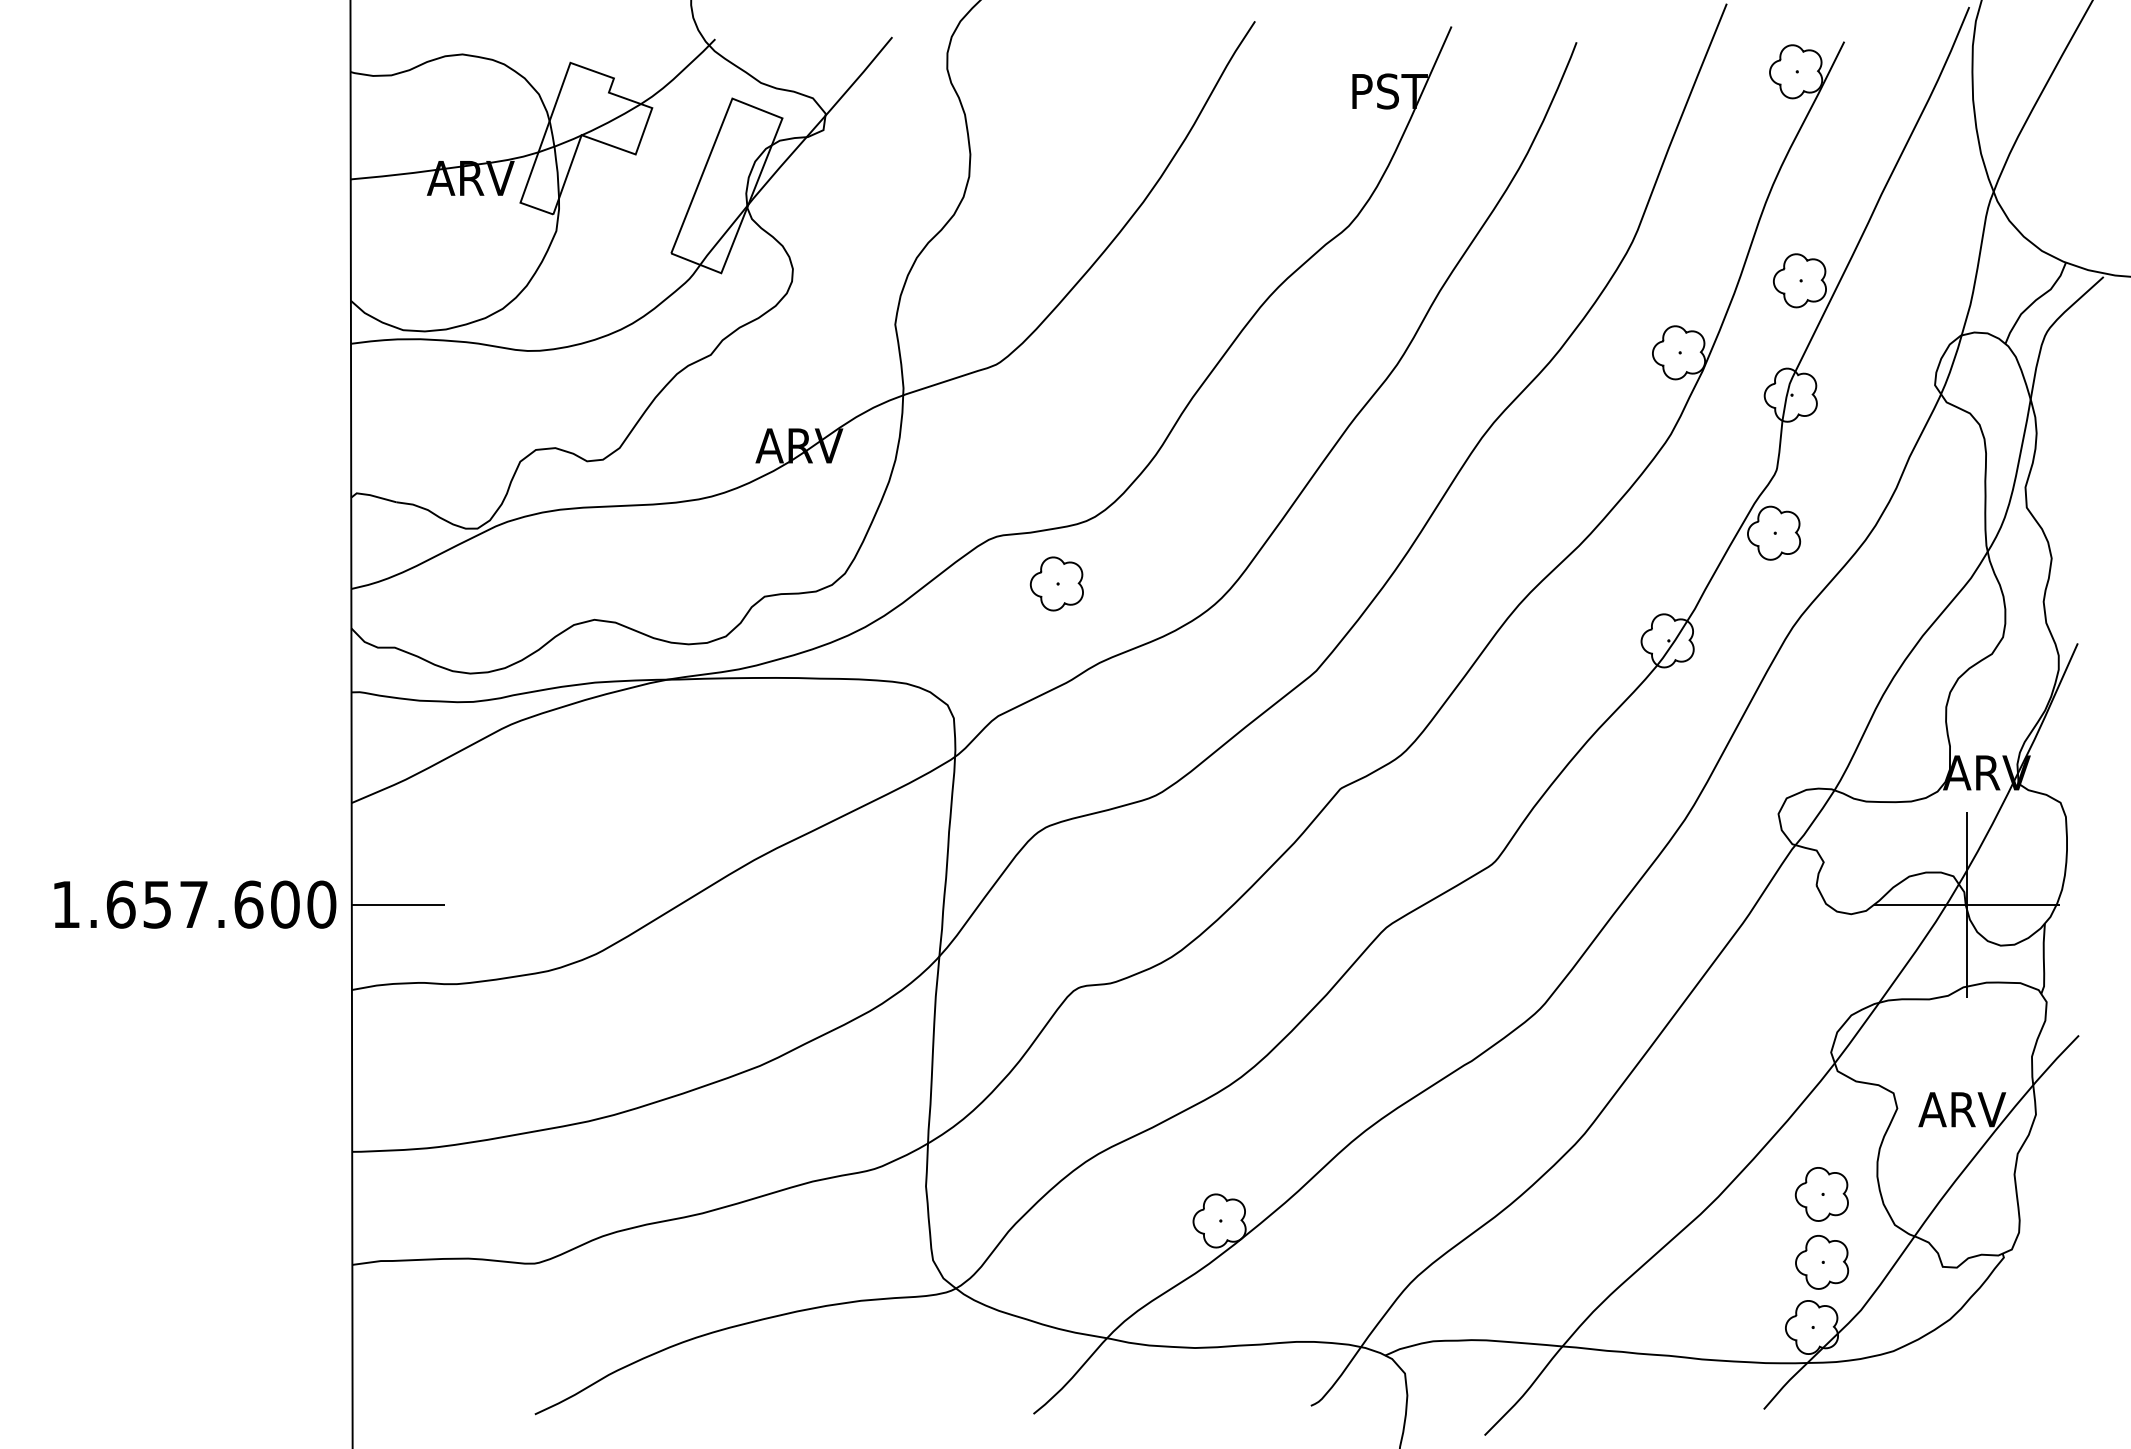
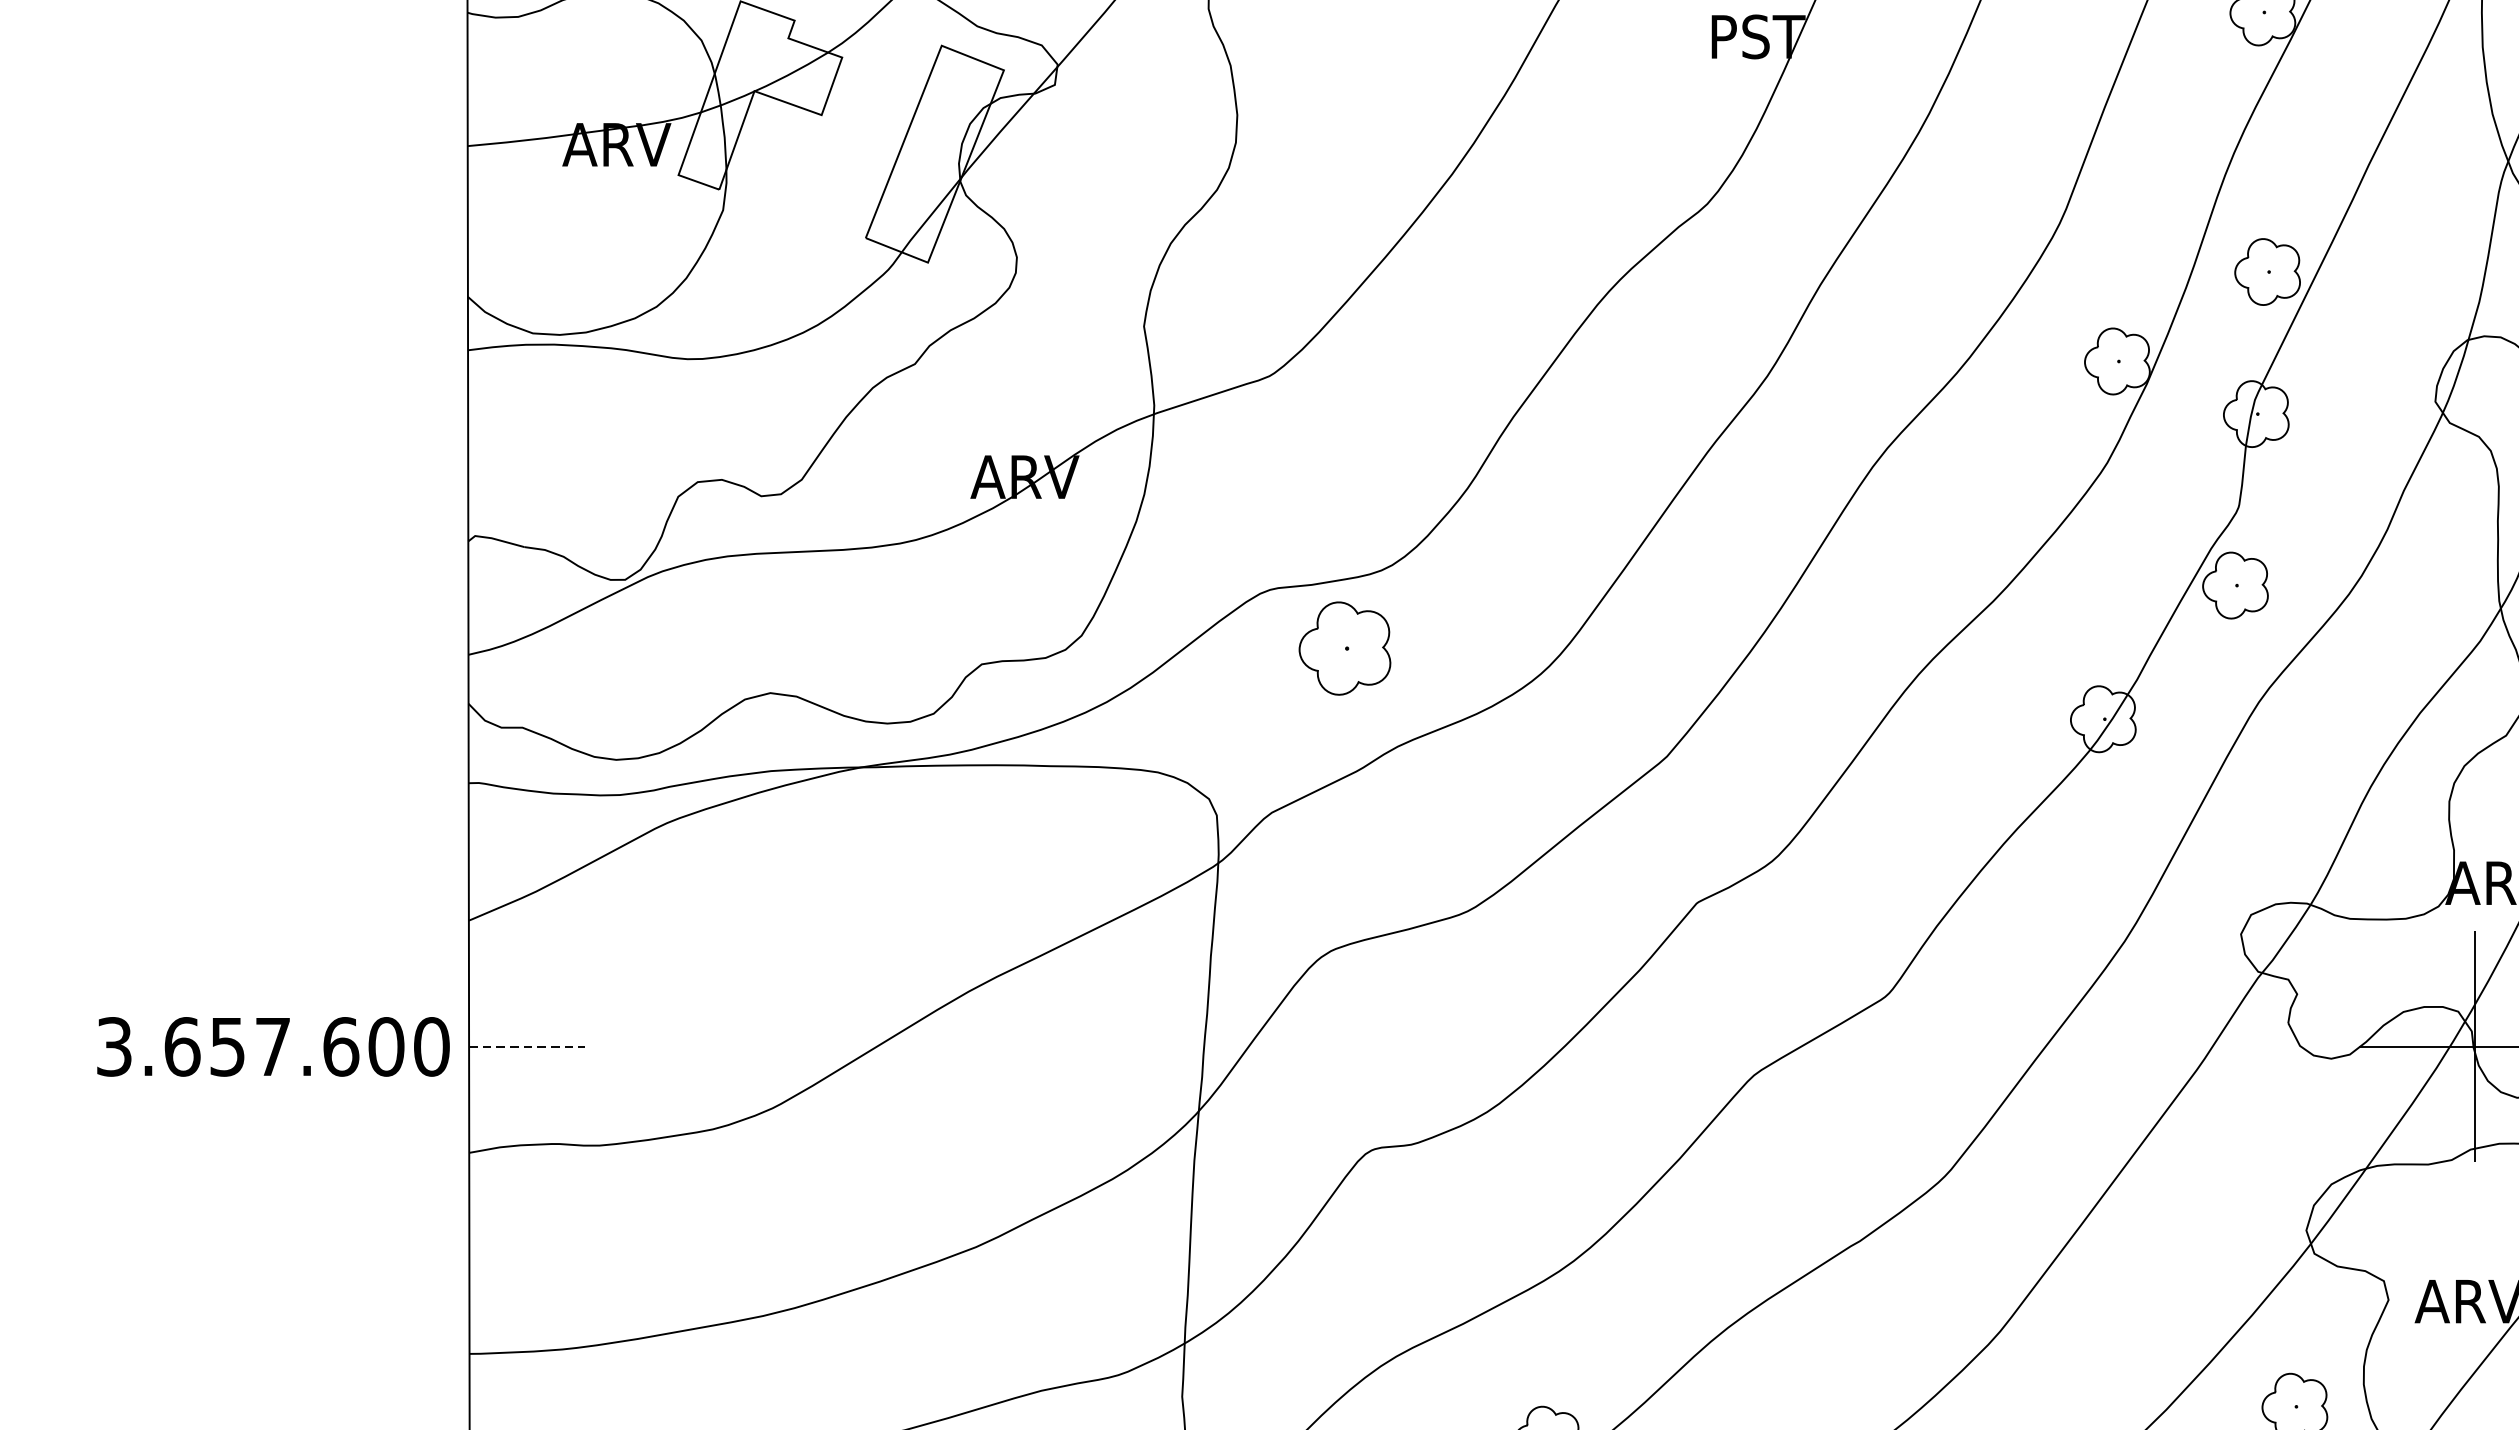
part: (1056, 583) -> (1344, 647), size x1.4
text: (65, 904) -> (113, 1046), 1.657.600 -> 3.657.600
line: (398, 904) -> (527, 1046), solid -> dashed

